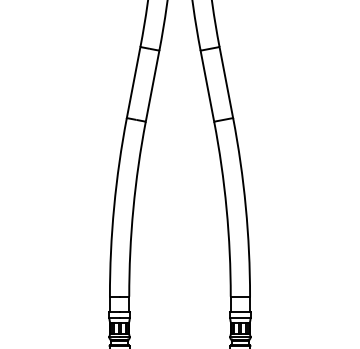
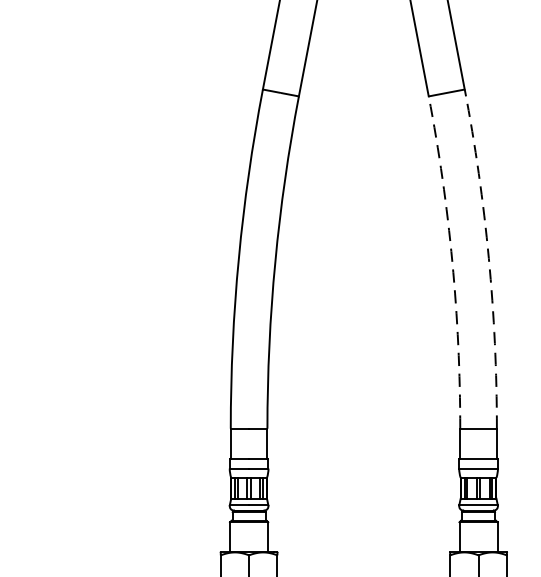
arc: (245, 206) -> (488, 257), solid -> dashed
arc: (226, 208) -> (452, 261), solid -> dashed

